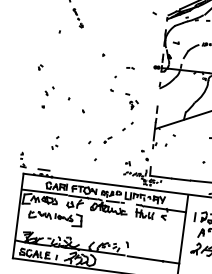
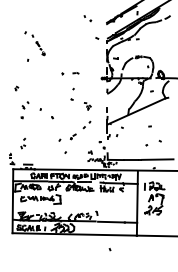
part: (129, 68) -> (75, 73), moved
part: (131, 102) -> (87, 106), size x0.62
part: (55, 142) -> (23, 143), moved

